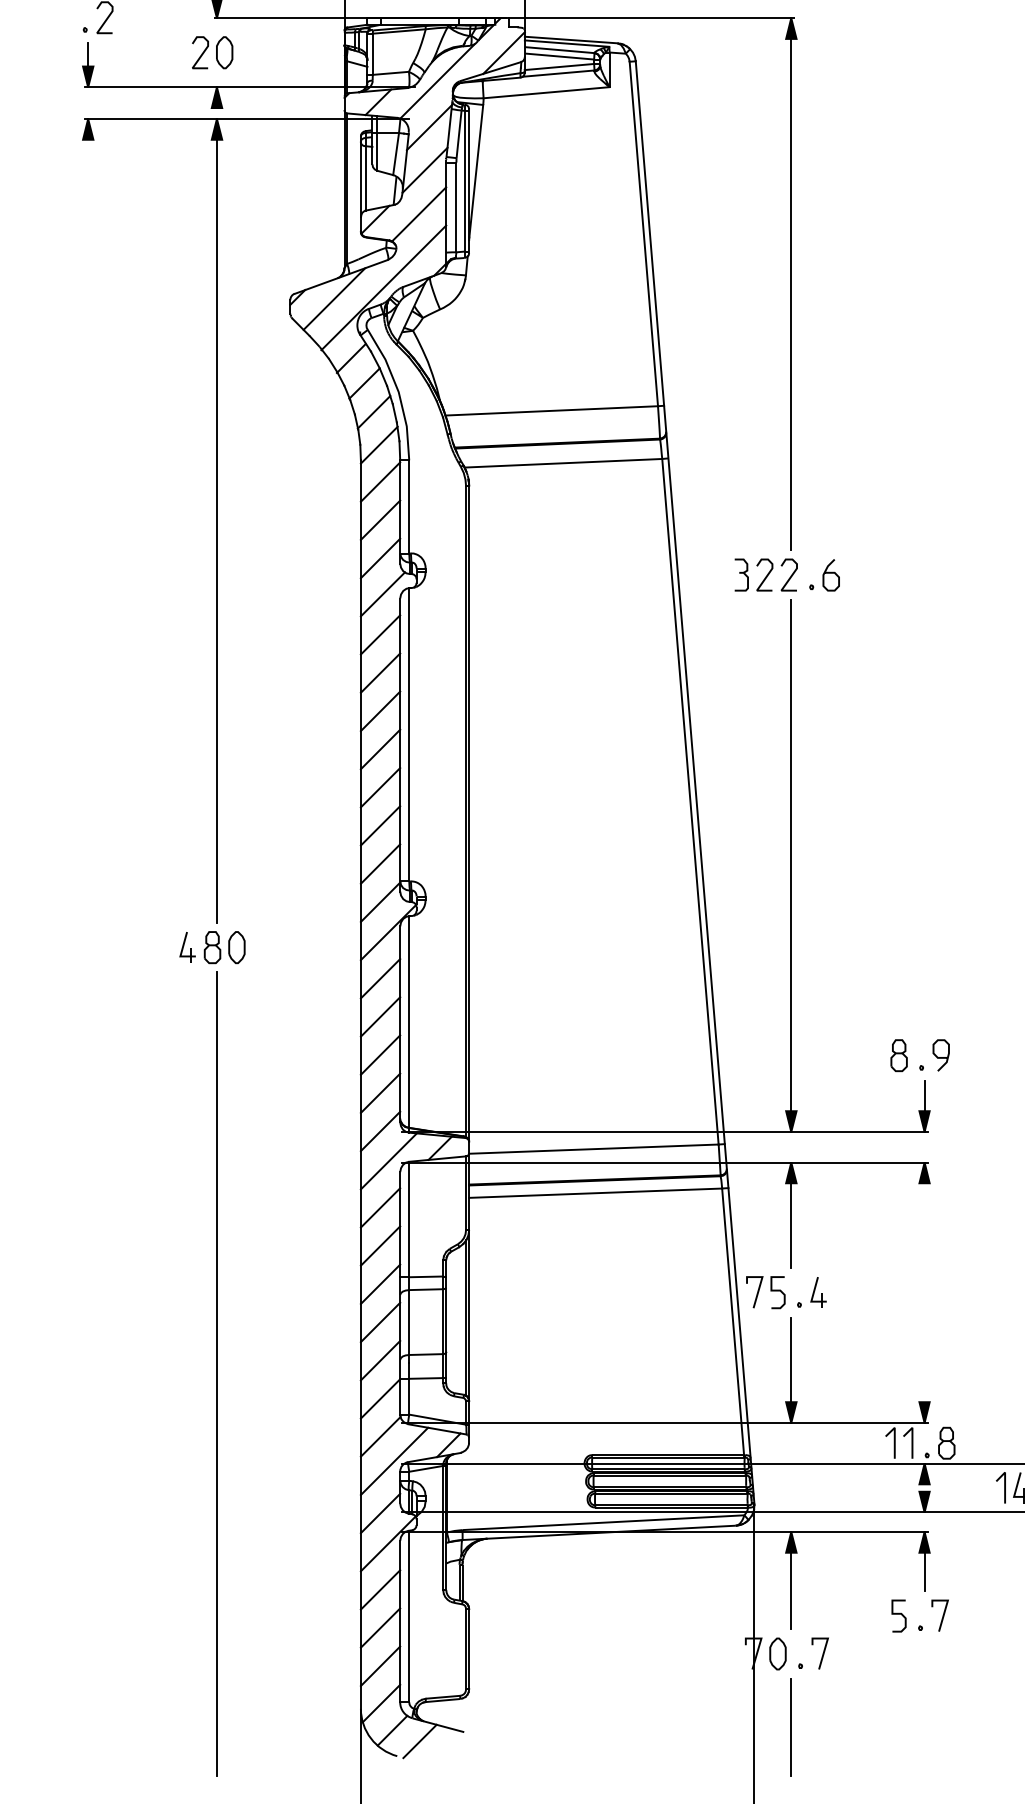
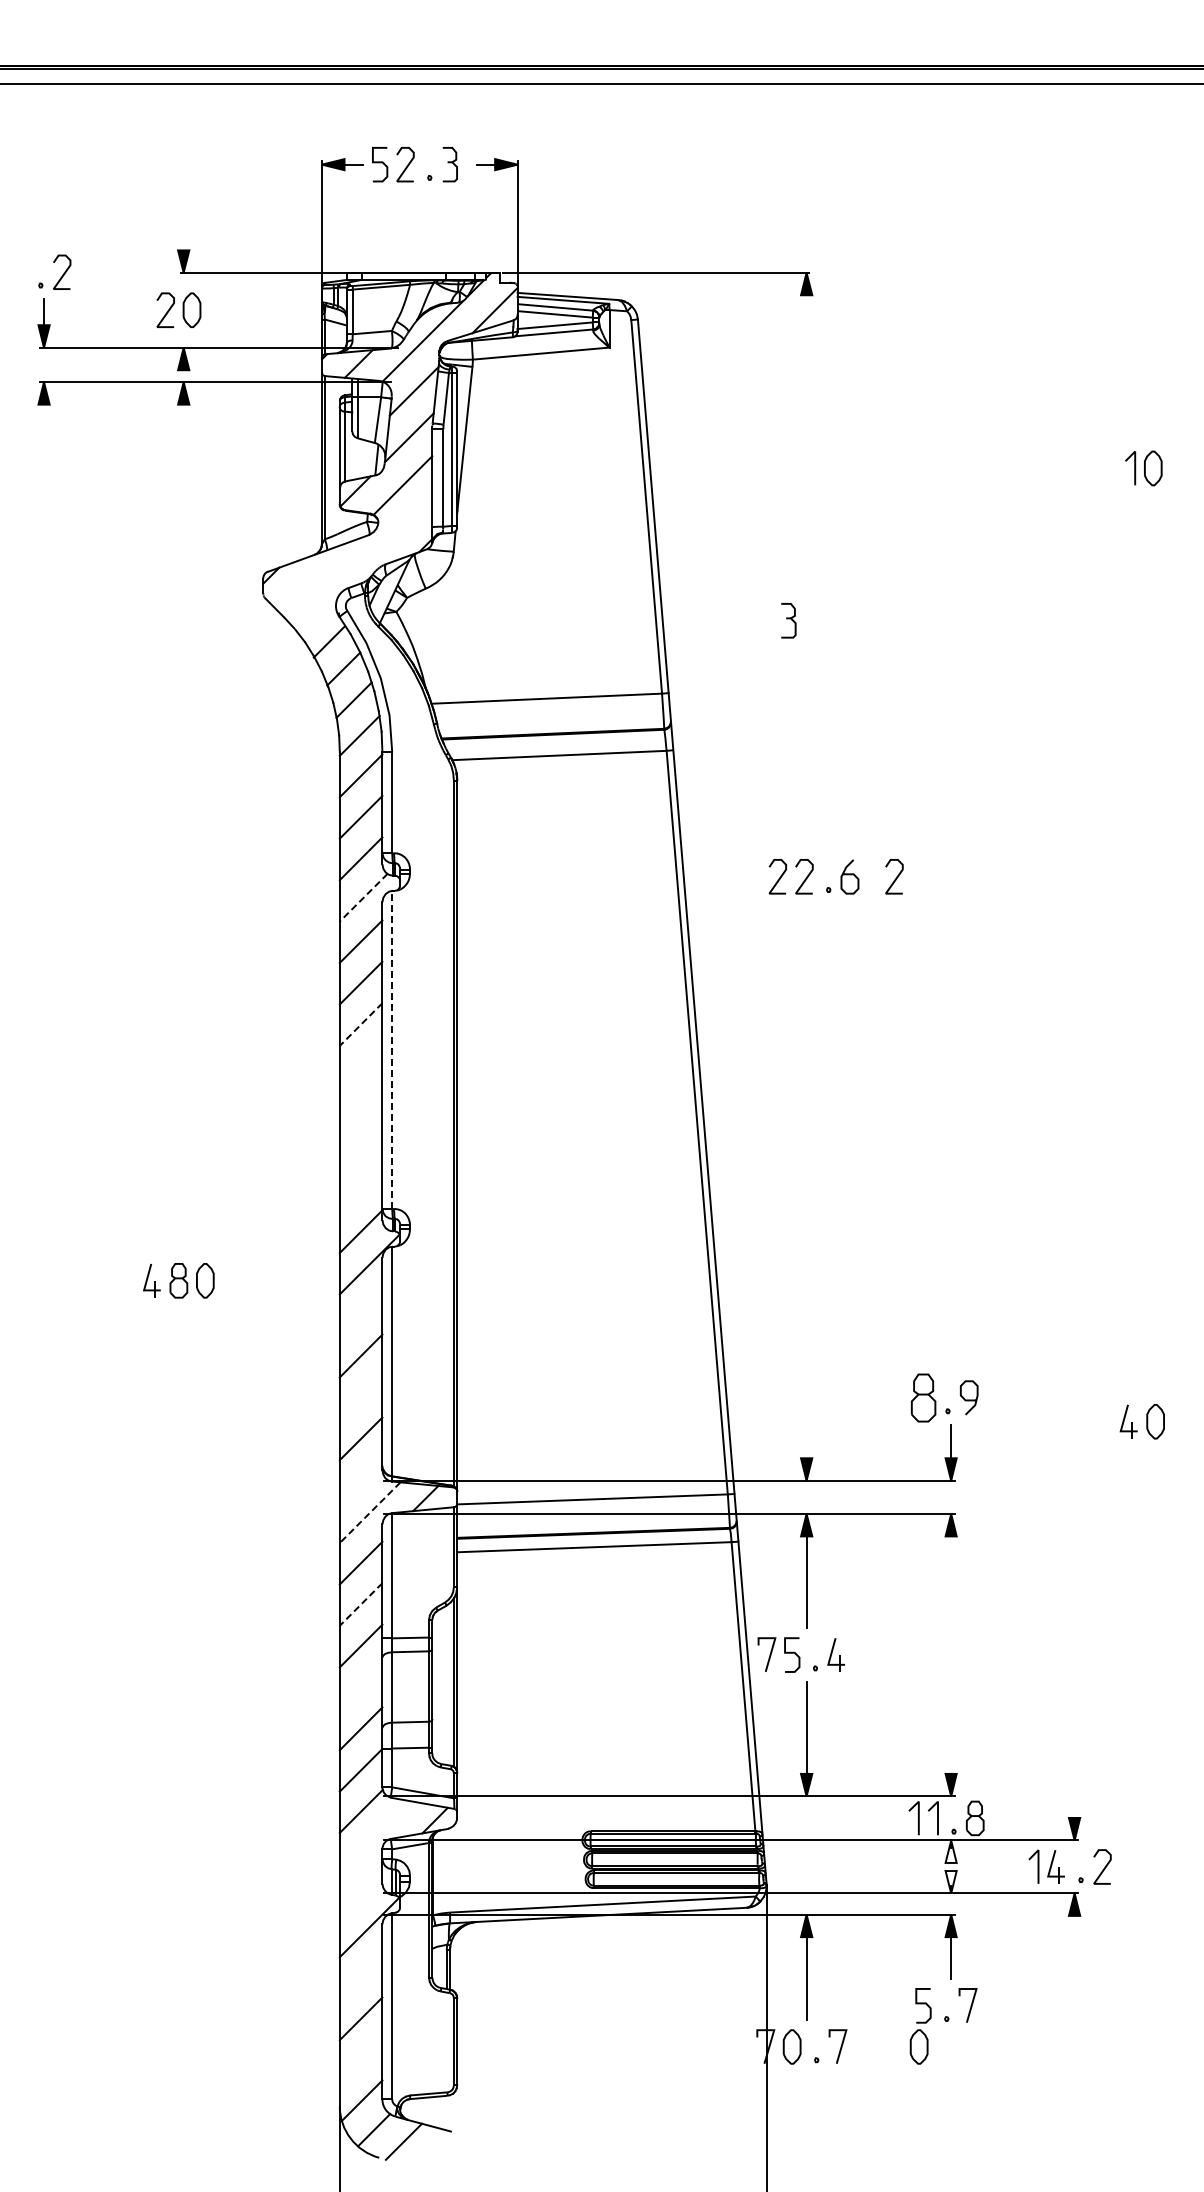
line: (791, 283) -> (806, 560), removed
line: (383, 287) -> (364, 564), removed
line: (333, 298) -> (310, 576), removed
line: (216, 520) -> (183, 817), removed
part: (741, 574) -> (788, 620), moved
curve: (874, 574) -> (896, 876), added
line: (382, 594) -> (363, 897), solid -> dashed
line: (379, 711) -> (360, 1024), solid -> dashed
line: (409, 735) -> (392, 1050), solid -> dashed
line: (379, 749) -> (360, 1065), removed
line: (379, 787) -> (360, 1107), removed
line: (379, 825) -> (360, 1148), removed
line: (379, 863) -> (360, 1189), removed
line: (791, 865) -> (806, 1191), removed
line: (379, 978) -> (360, 1314), removed
line: (379, 1055) -> (360, 1397), removed
part: (899, 1055) -> (923, 1397), size x1.4
line: (379, 1130) -> (360, 1479), removed
line: (389, 1161) -> (370, 1512), solid -> dashed
line: (379, 1246) -> (360, 1604), solid -> dashed
line: (379, 1322) -> (360, 1687), removed
line: (216, 1374) -> (183, 1743), removed
line: (393, 1460) -> (375, 1837), removed
fill: (923, 1473) -> (950, 1851), removed
fill: (923, 1502) -> (950, 1882), removed
line: (379, 1513) -> (360, 1894), removed
line: (379, 1589) -> (360, 1977), removed
part: (894, 1653) -> (918, 2046), added
line: (379, 1665) -> (360, 2059), removed
line: (791, 1727) -> (806, 2126), removed

